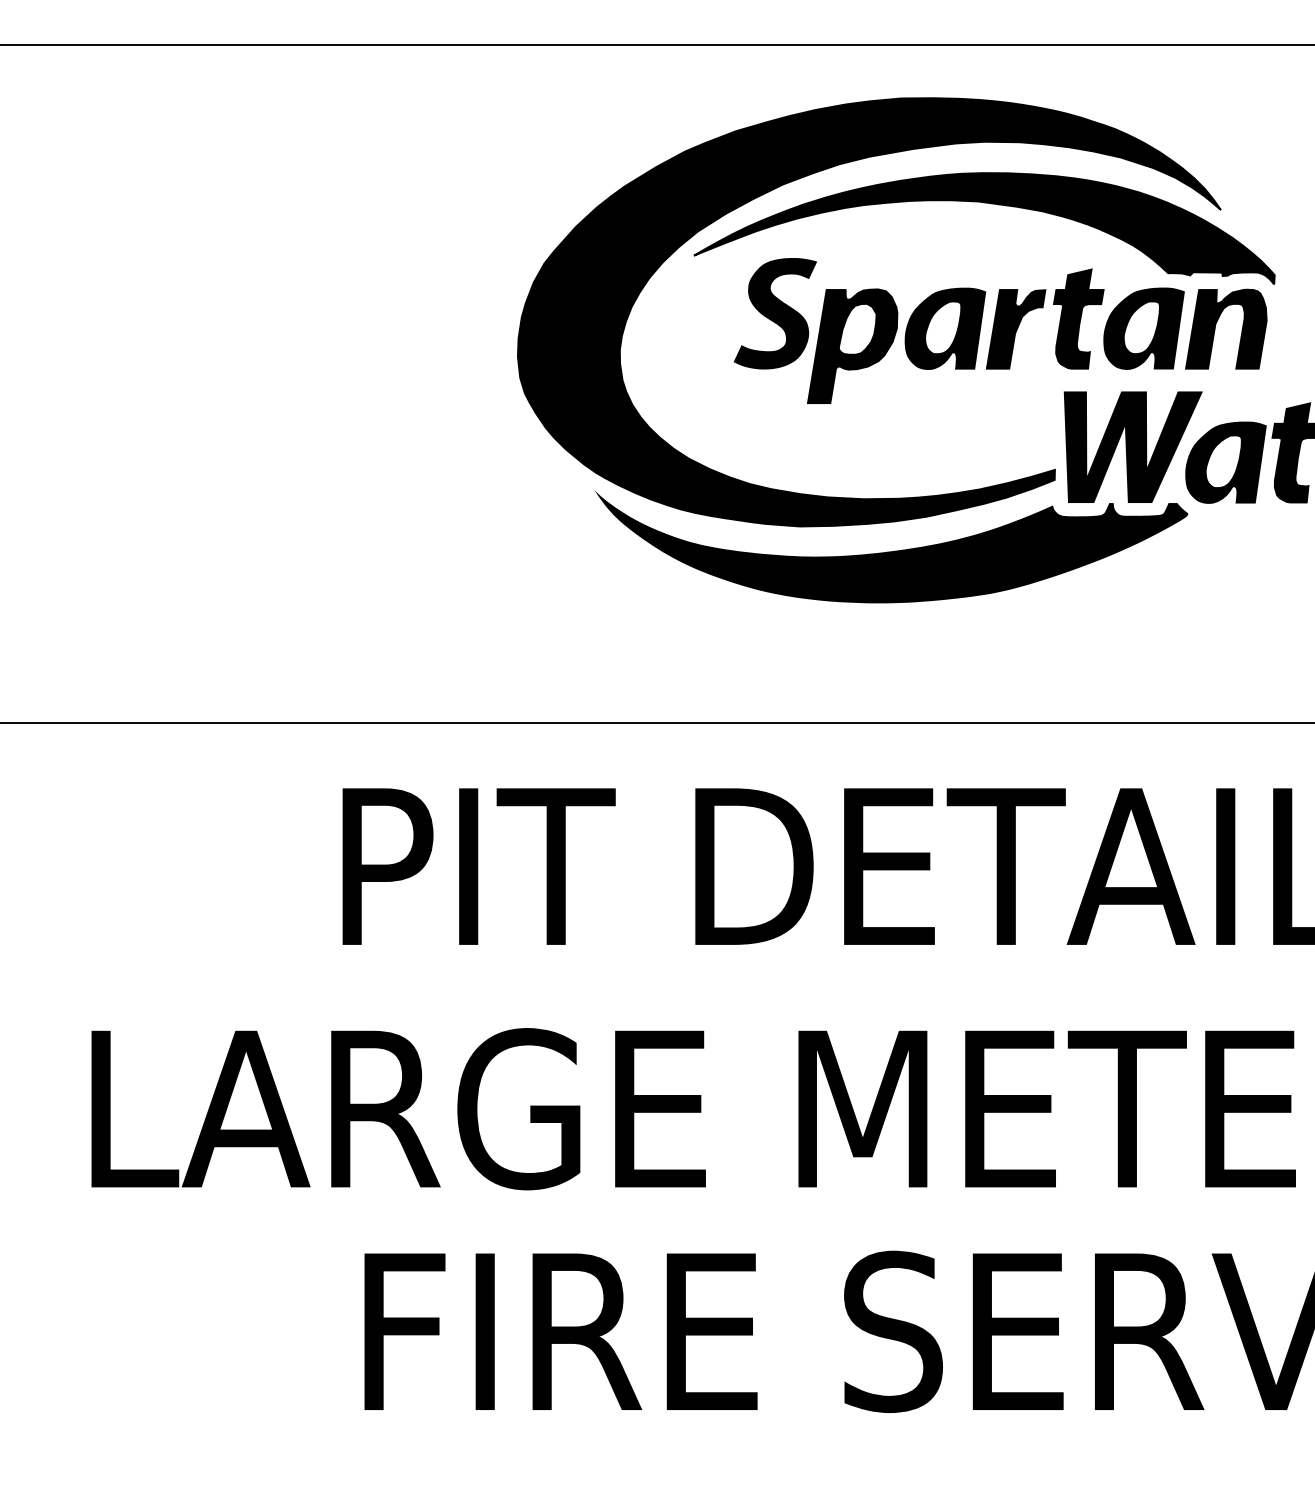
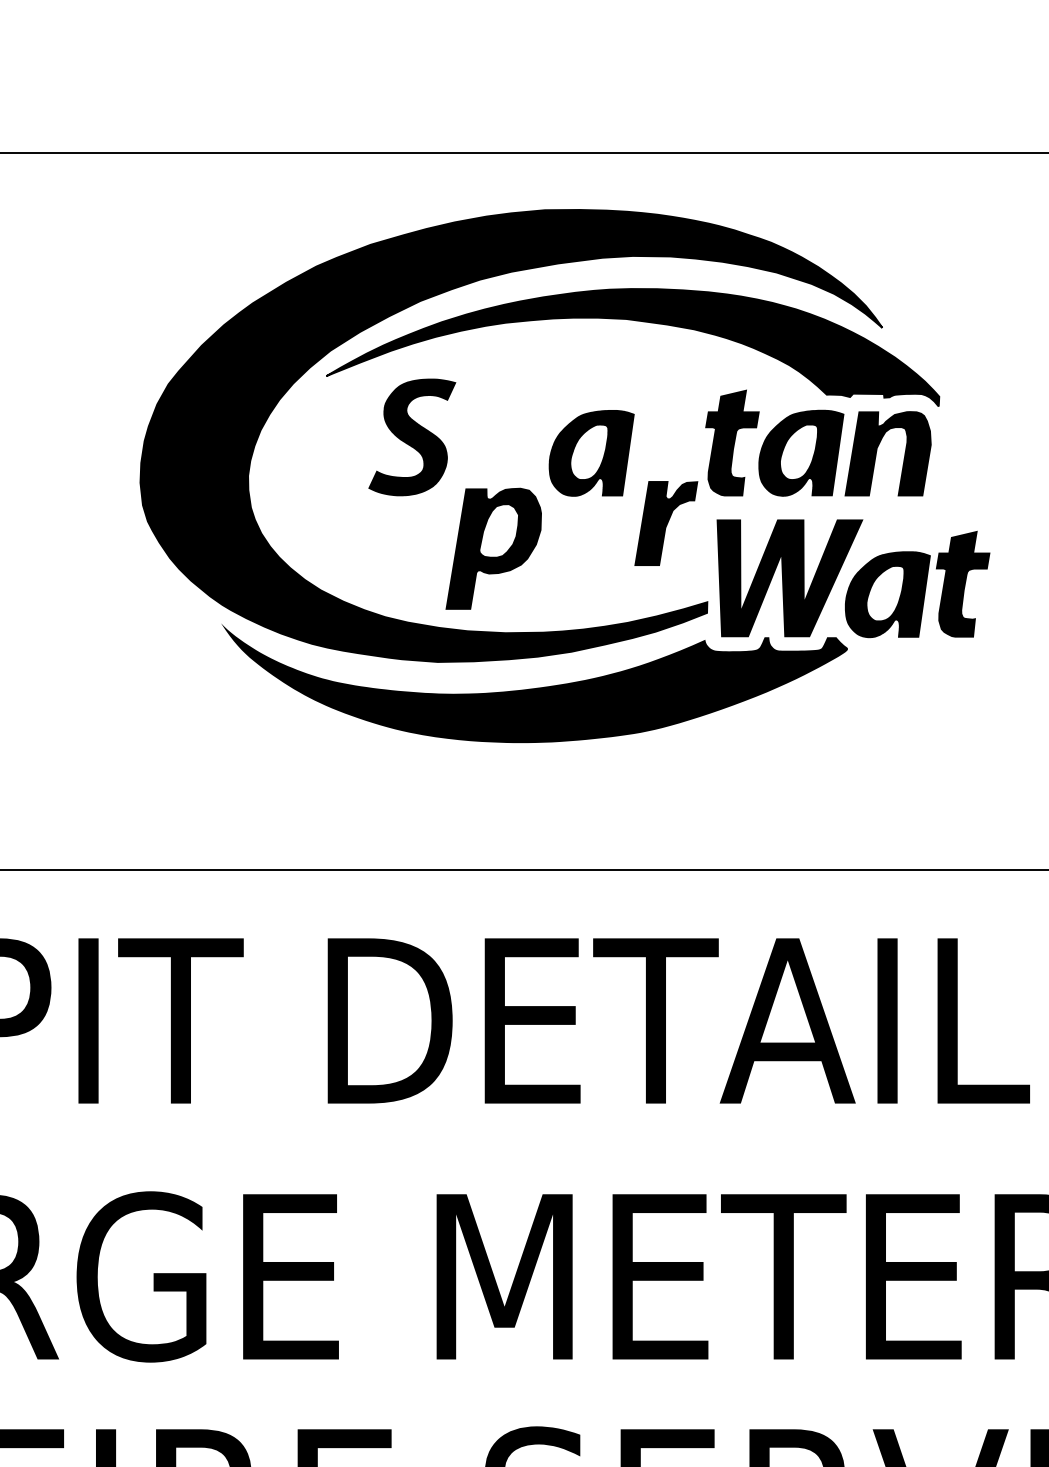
part: (1016, 329) -> (666, 523), moved
part: (852, 345) -> (493, 548), moved

